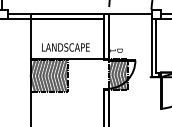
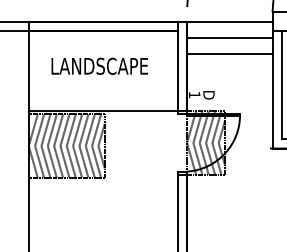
line: (130, 22) -> (230, 38), added
line: (130, 30) -> (230, 54), added
text: (65, 47) -> (99, 66), moved

